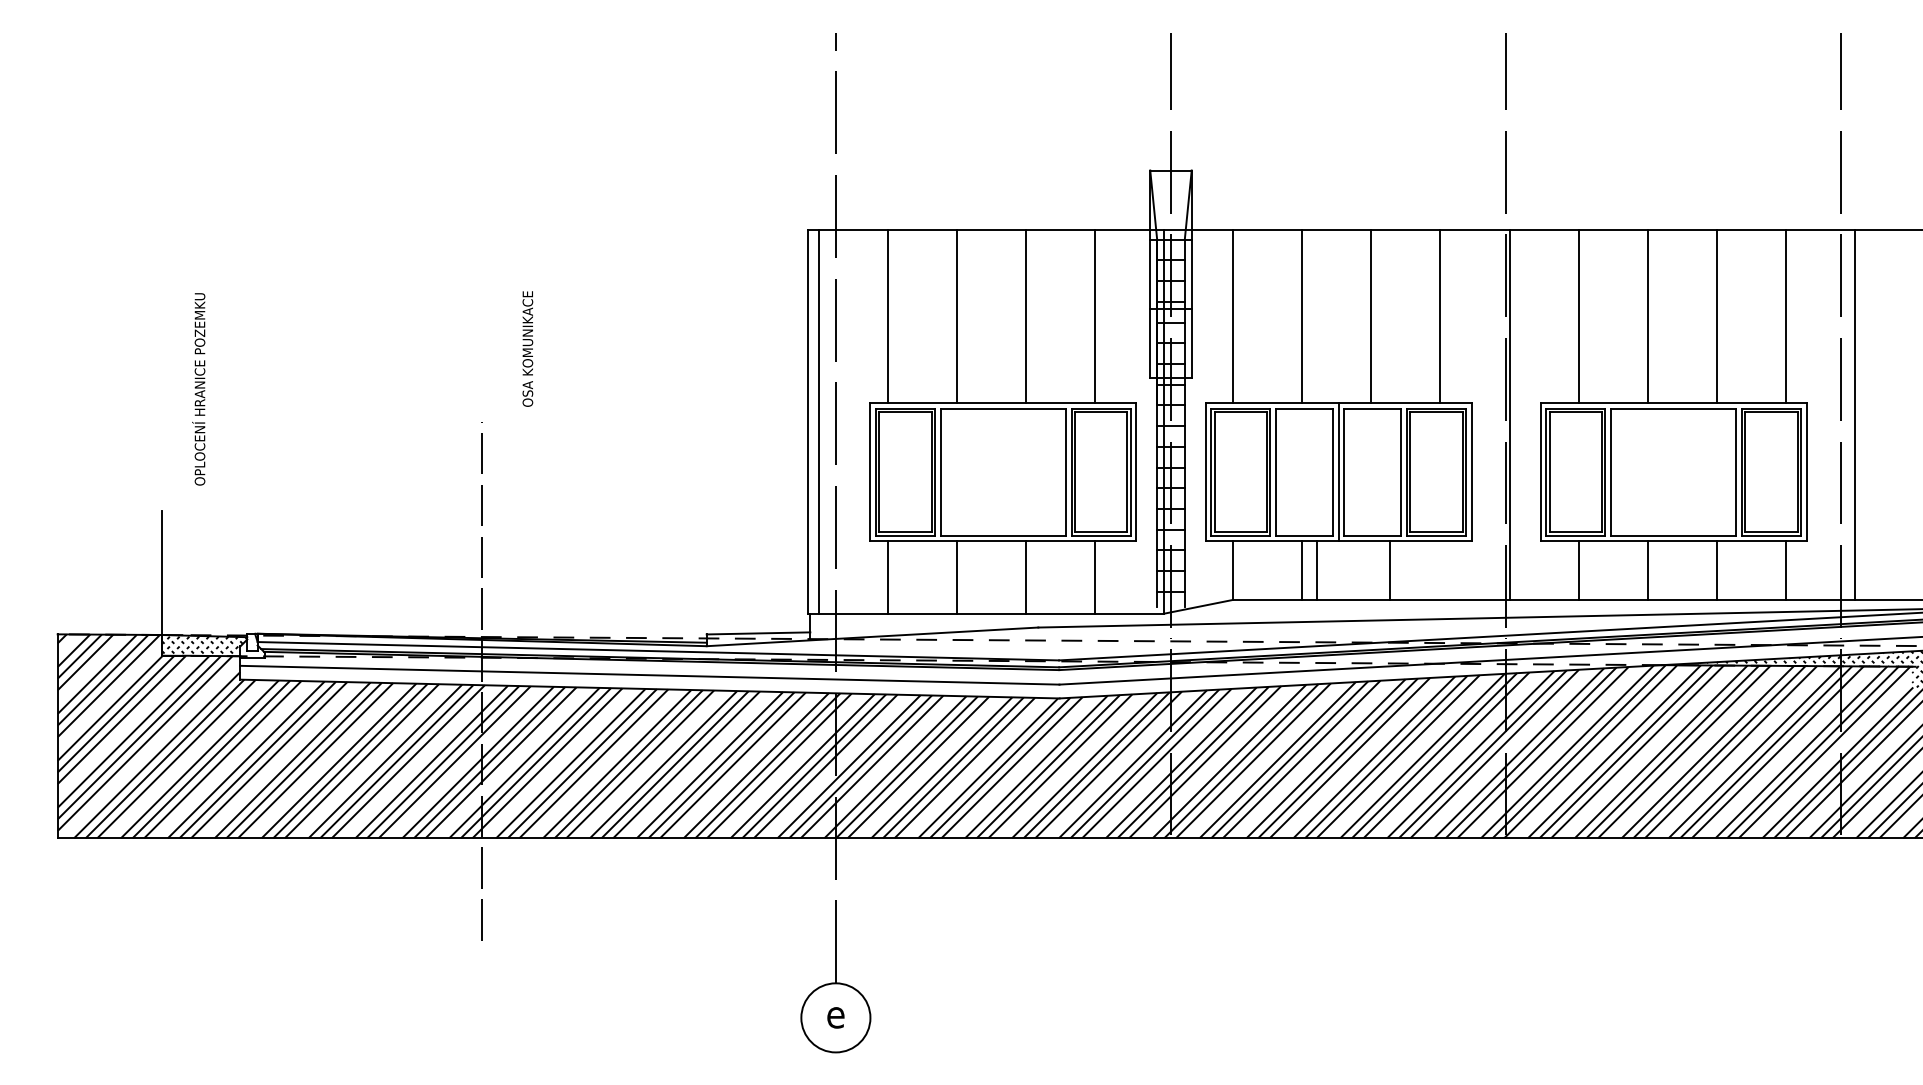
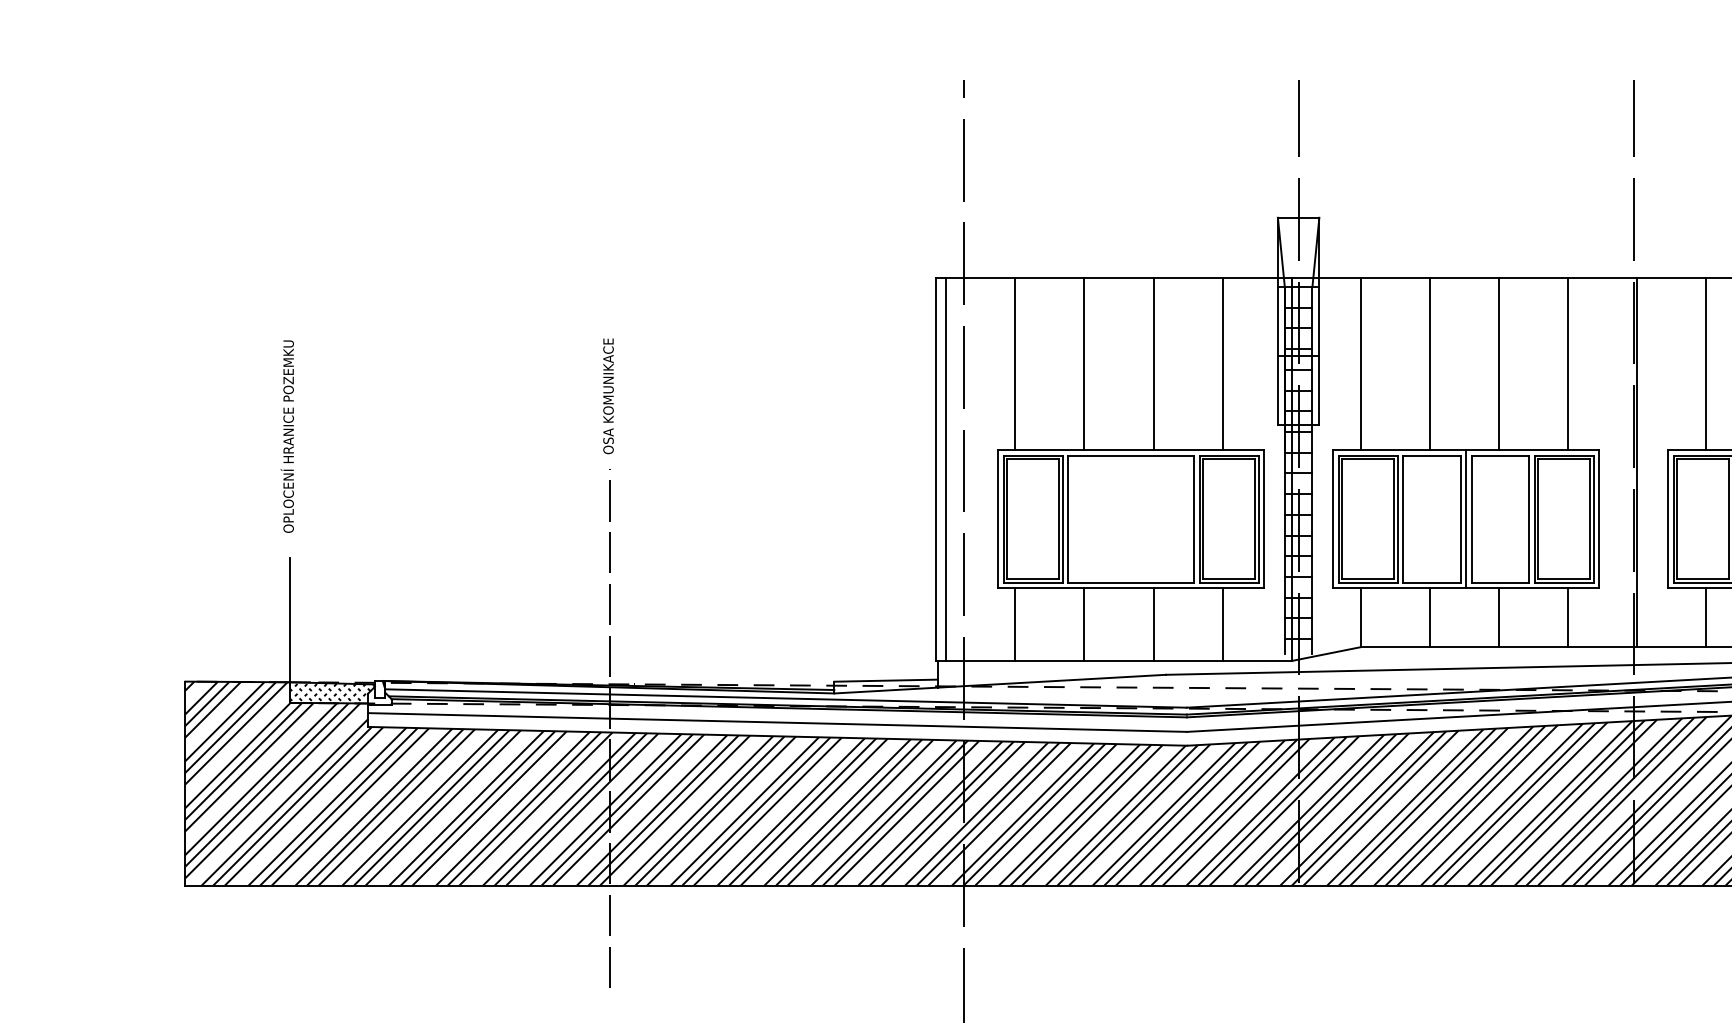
text: (527, 348) -> (608, 395), moved
text: (198, 389) -> (287, 436), moved
line: (1317, 570) -> (1499, 617), moved
line: (1390, 570) -> (1568, 617), moved

